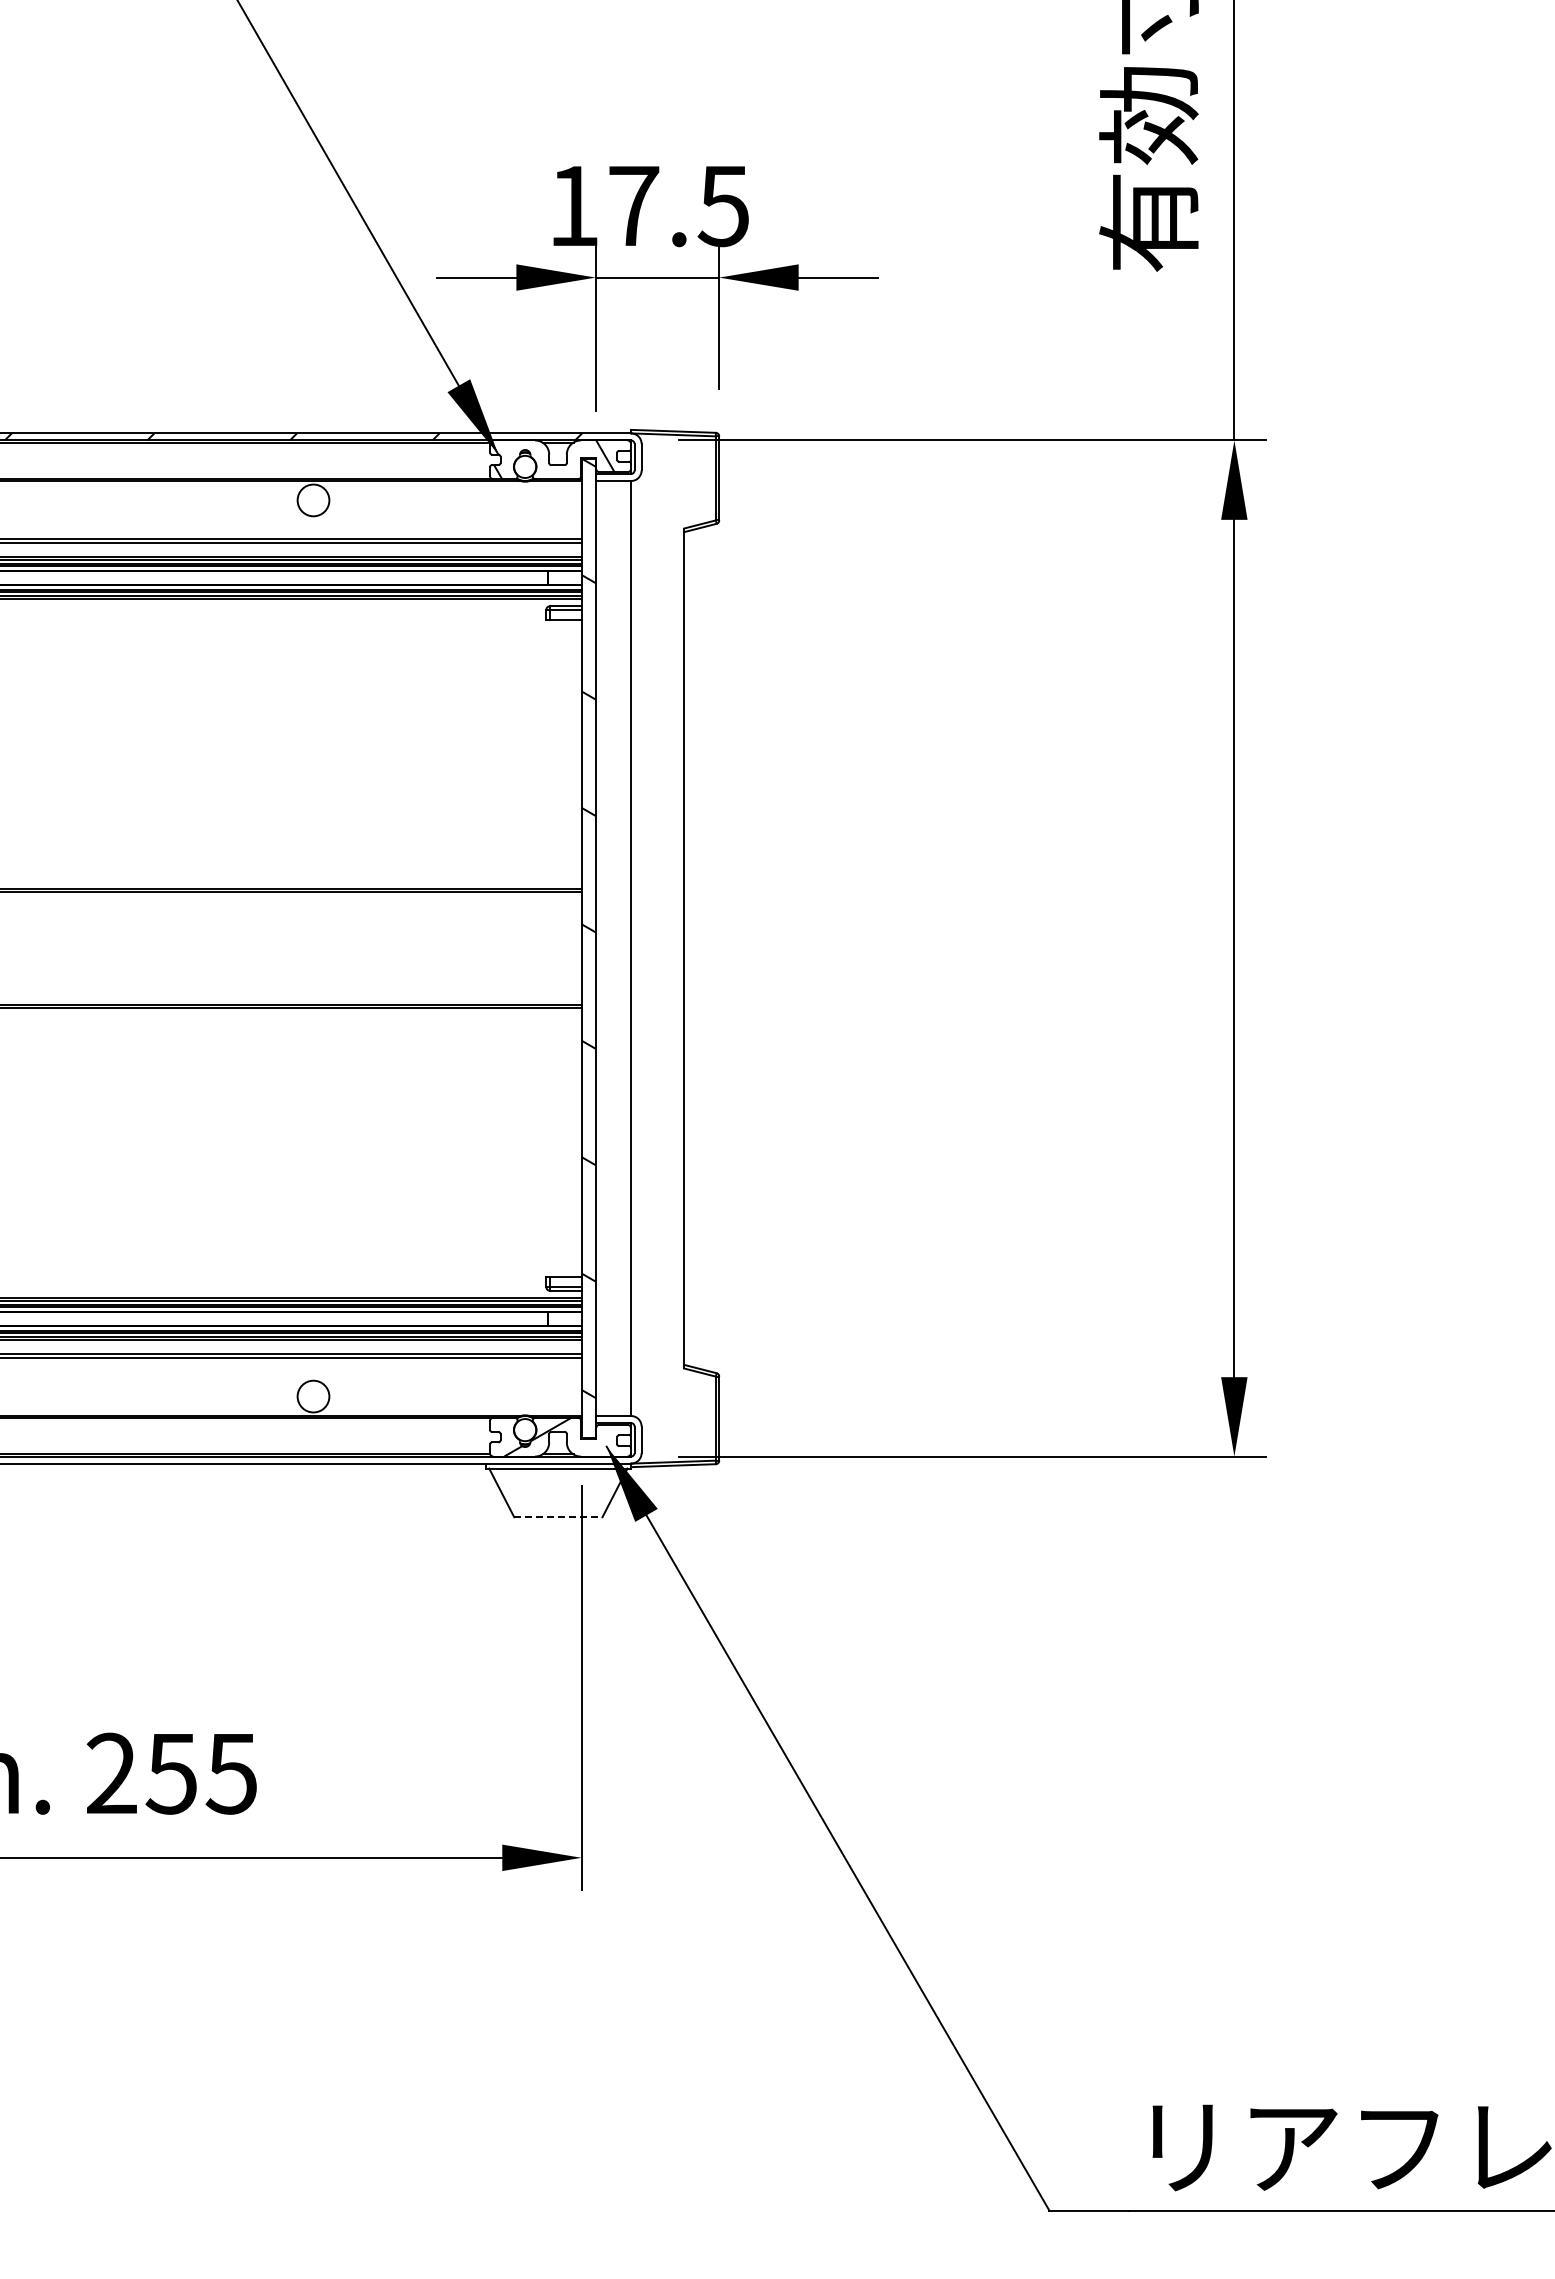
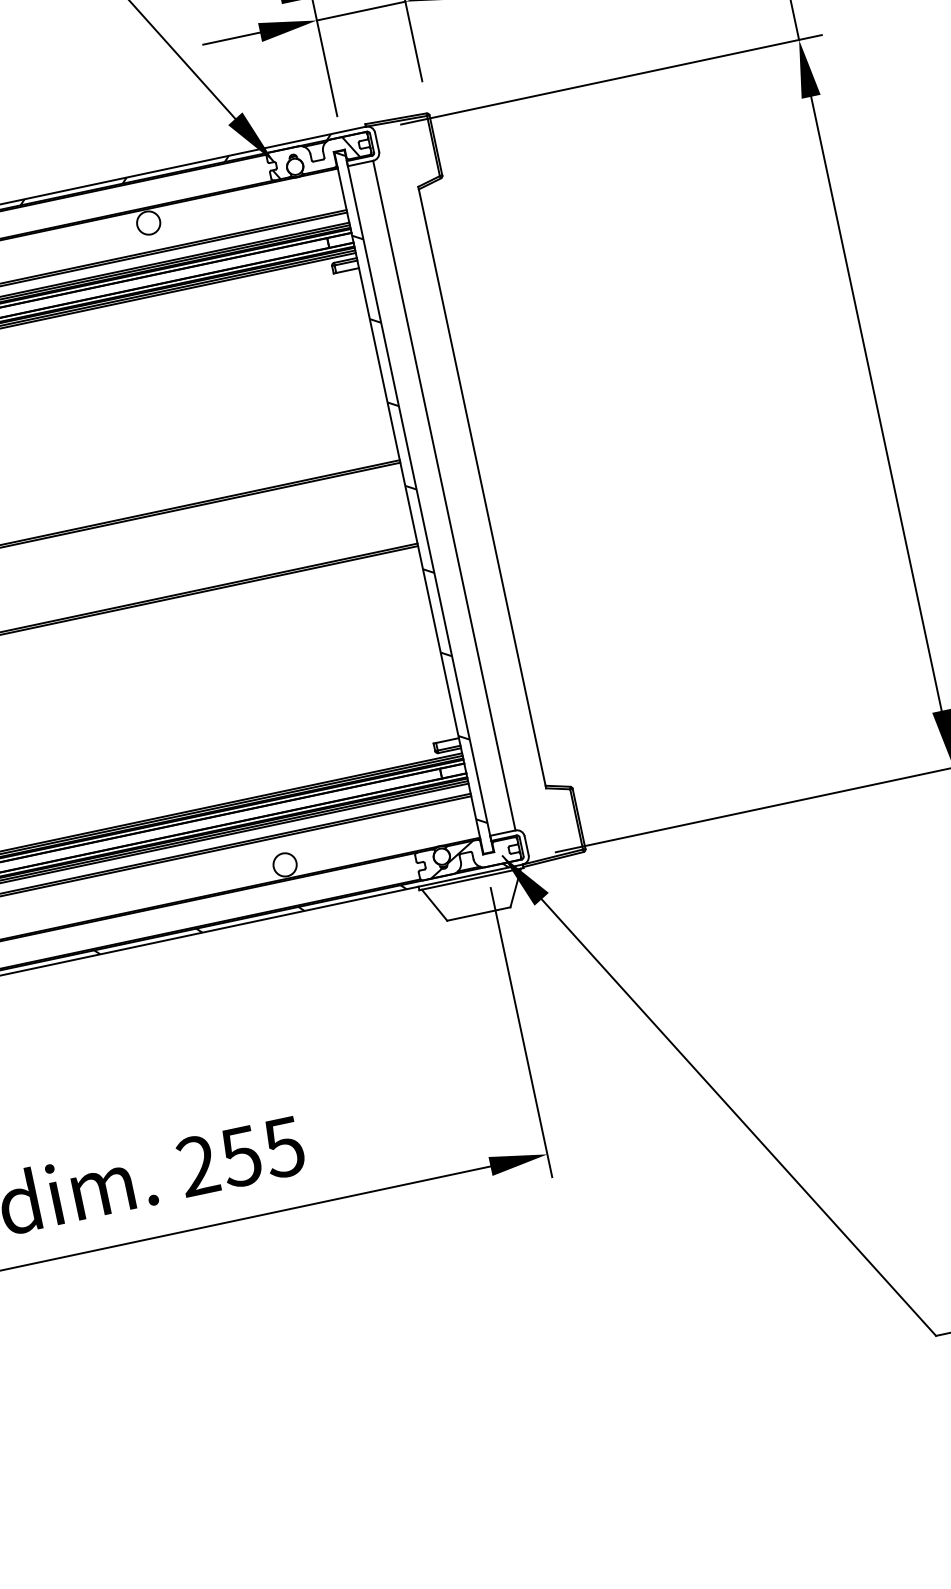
hatch: (322, 1459) -> (301, 908), added
line: (558, 1517) -> (478, 914), dashed -> solid

